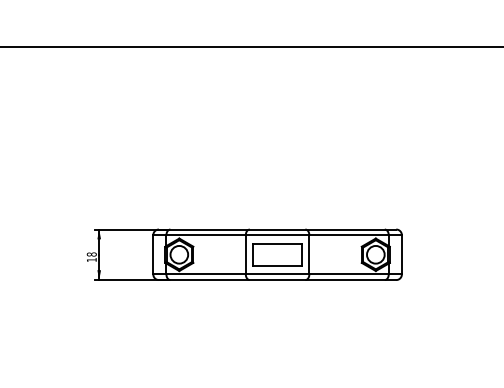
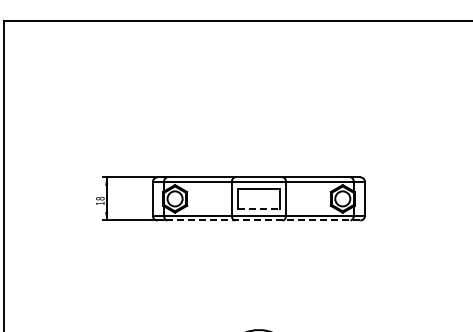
line: (277, 266) -> (258, 208), solid -> dashed
line: (277, 280) -> (258, 220), solid -> dashed

